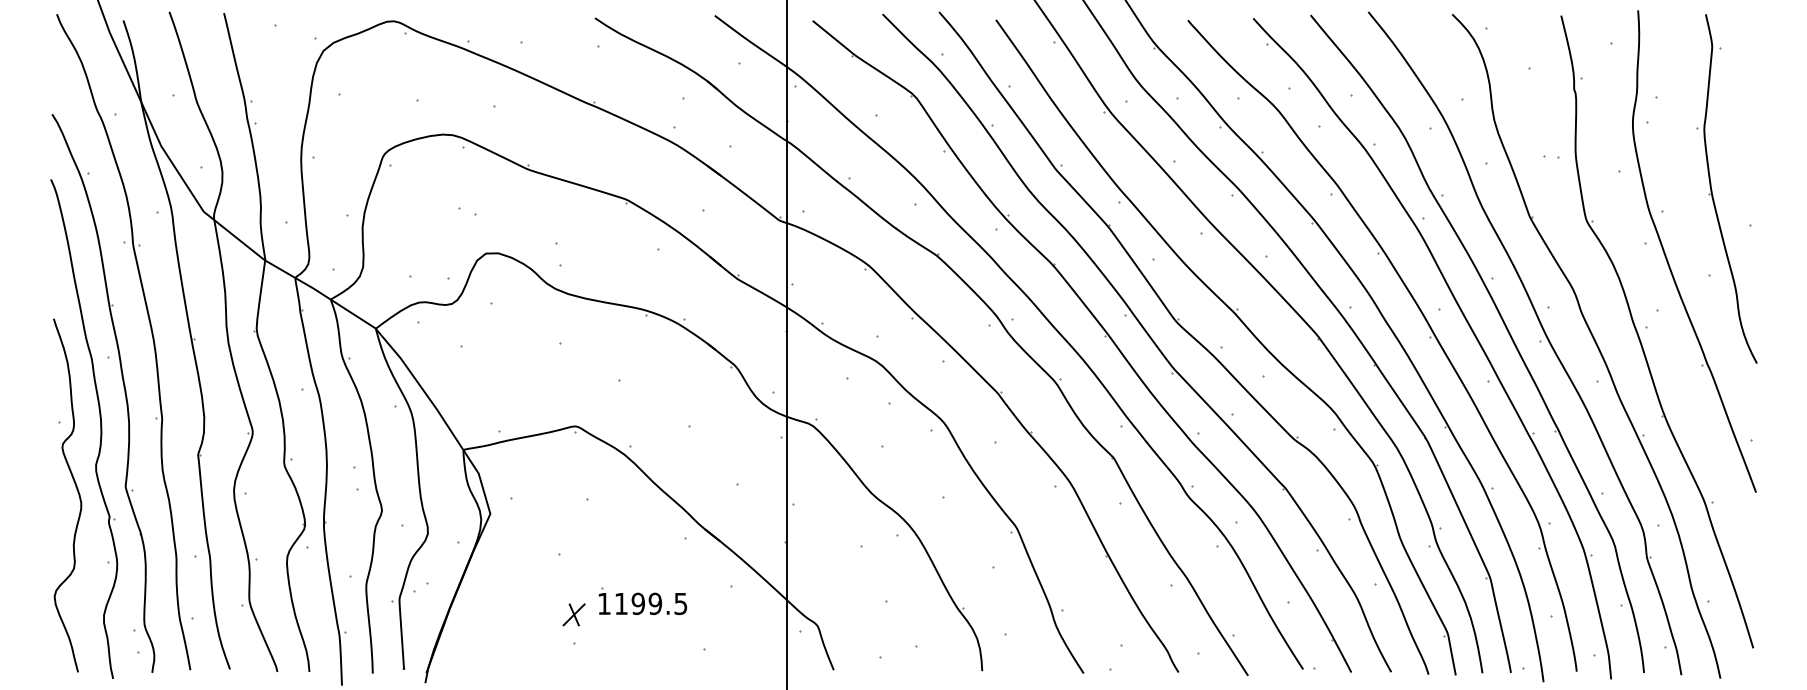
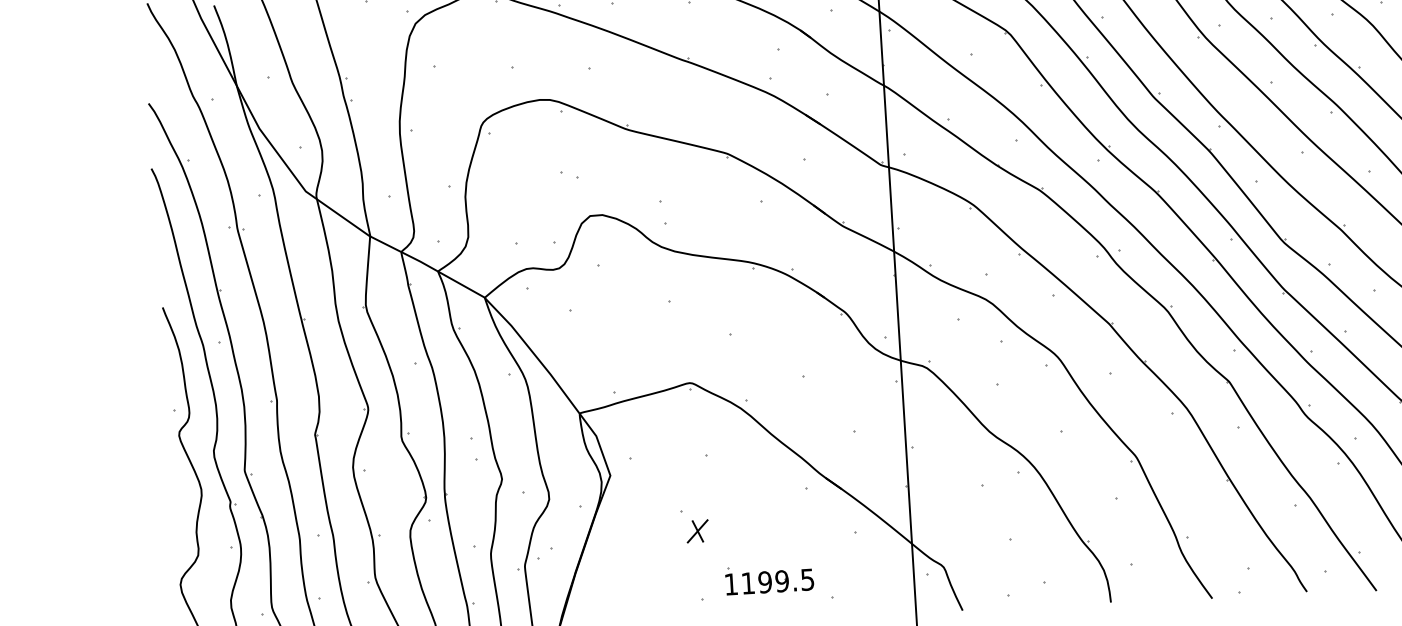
part: (642, 601) -> (769, 579), moved
part: (573, 614) -> (697, 531), moved

